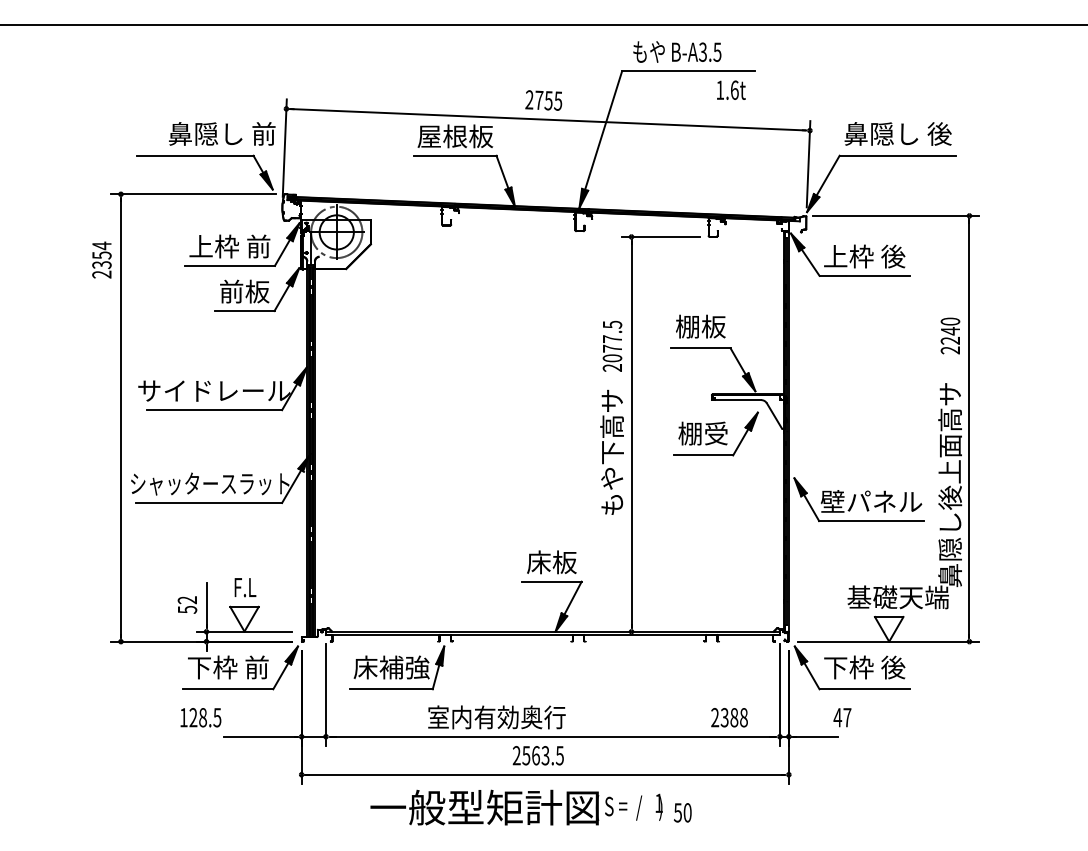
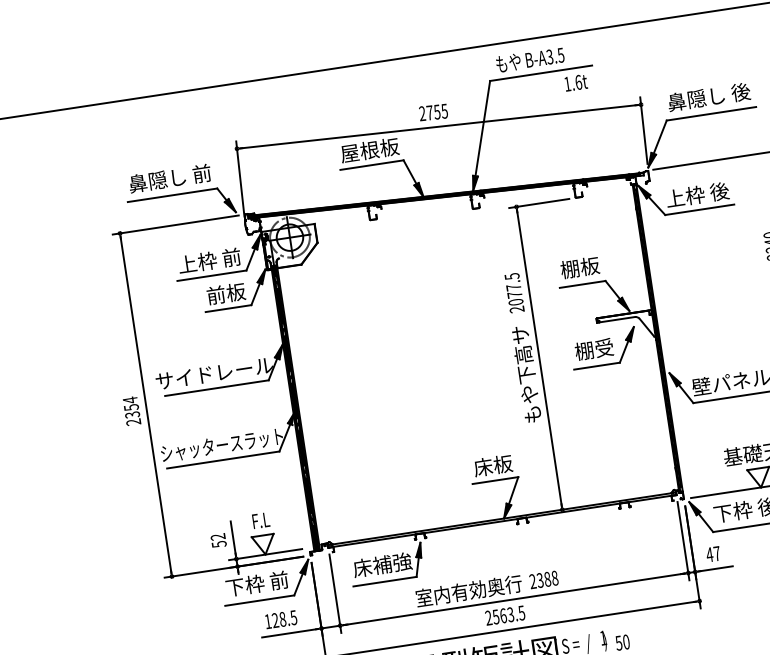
text: (222, 133) -> (170, 178), moved
text: (101, 259) -> (131, 410), moved
text: (200, 717) -> (280, 619), moved
text: (729, 717) -> (543, 579), moved
text: (842, 717) -> (713, 554), moved

